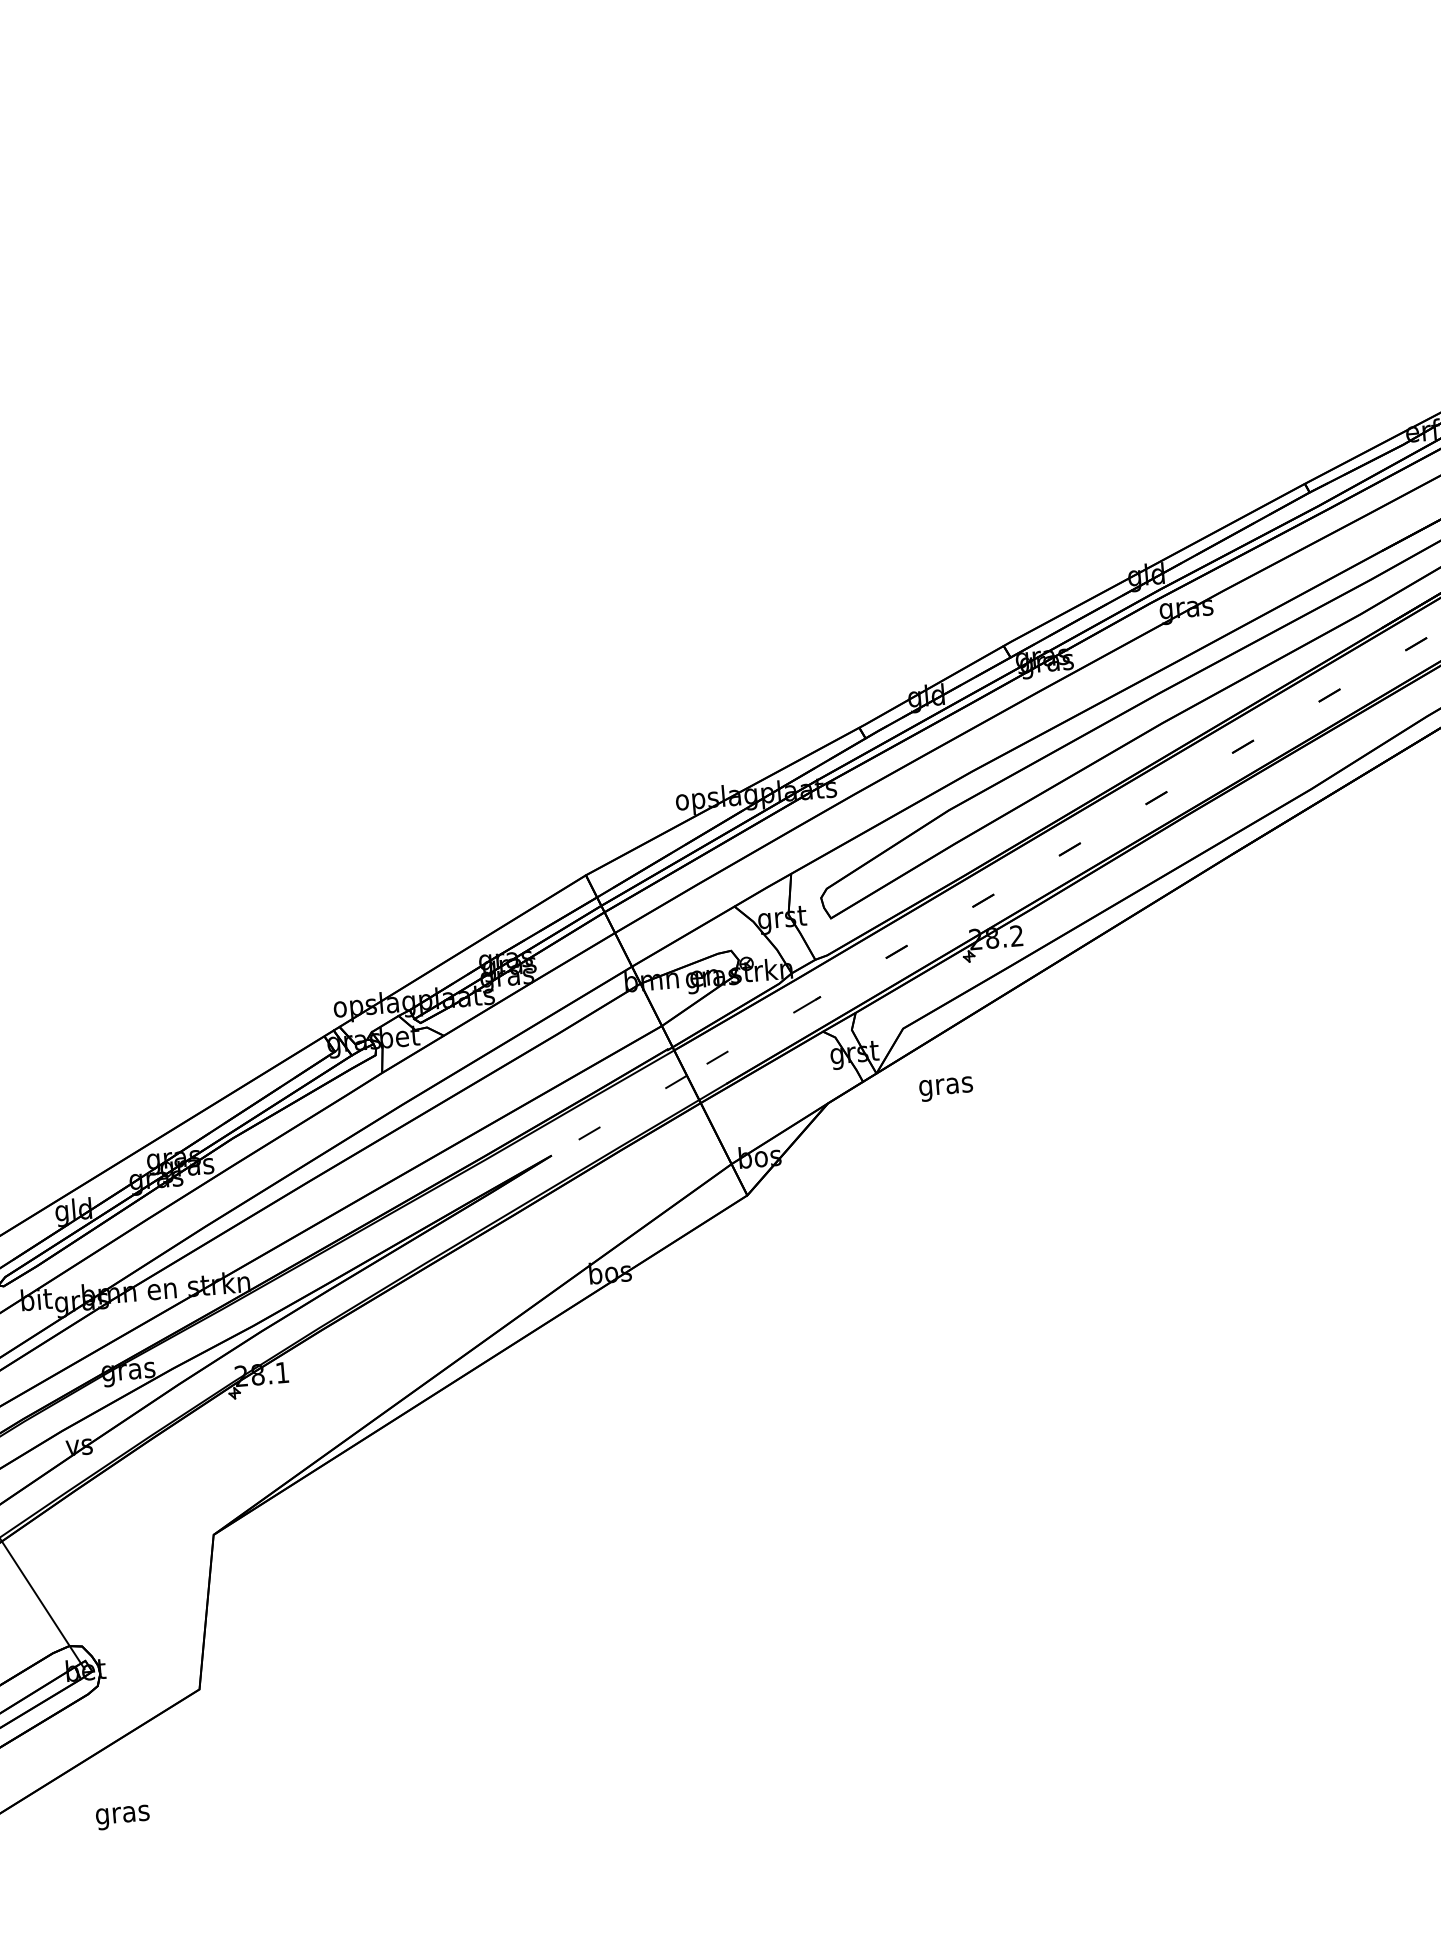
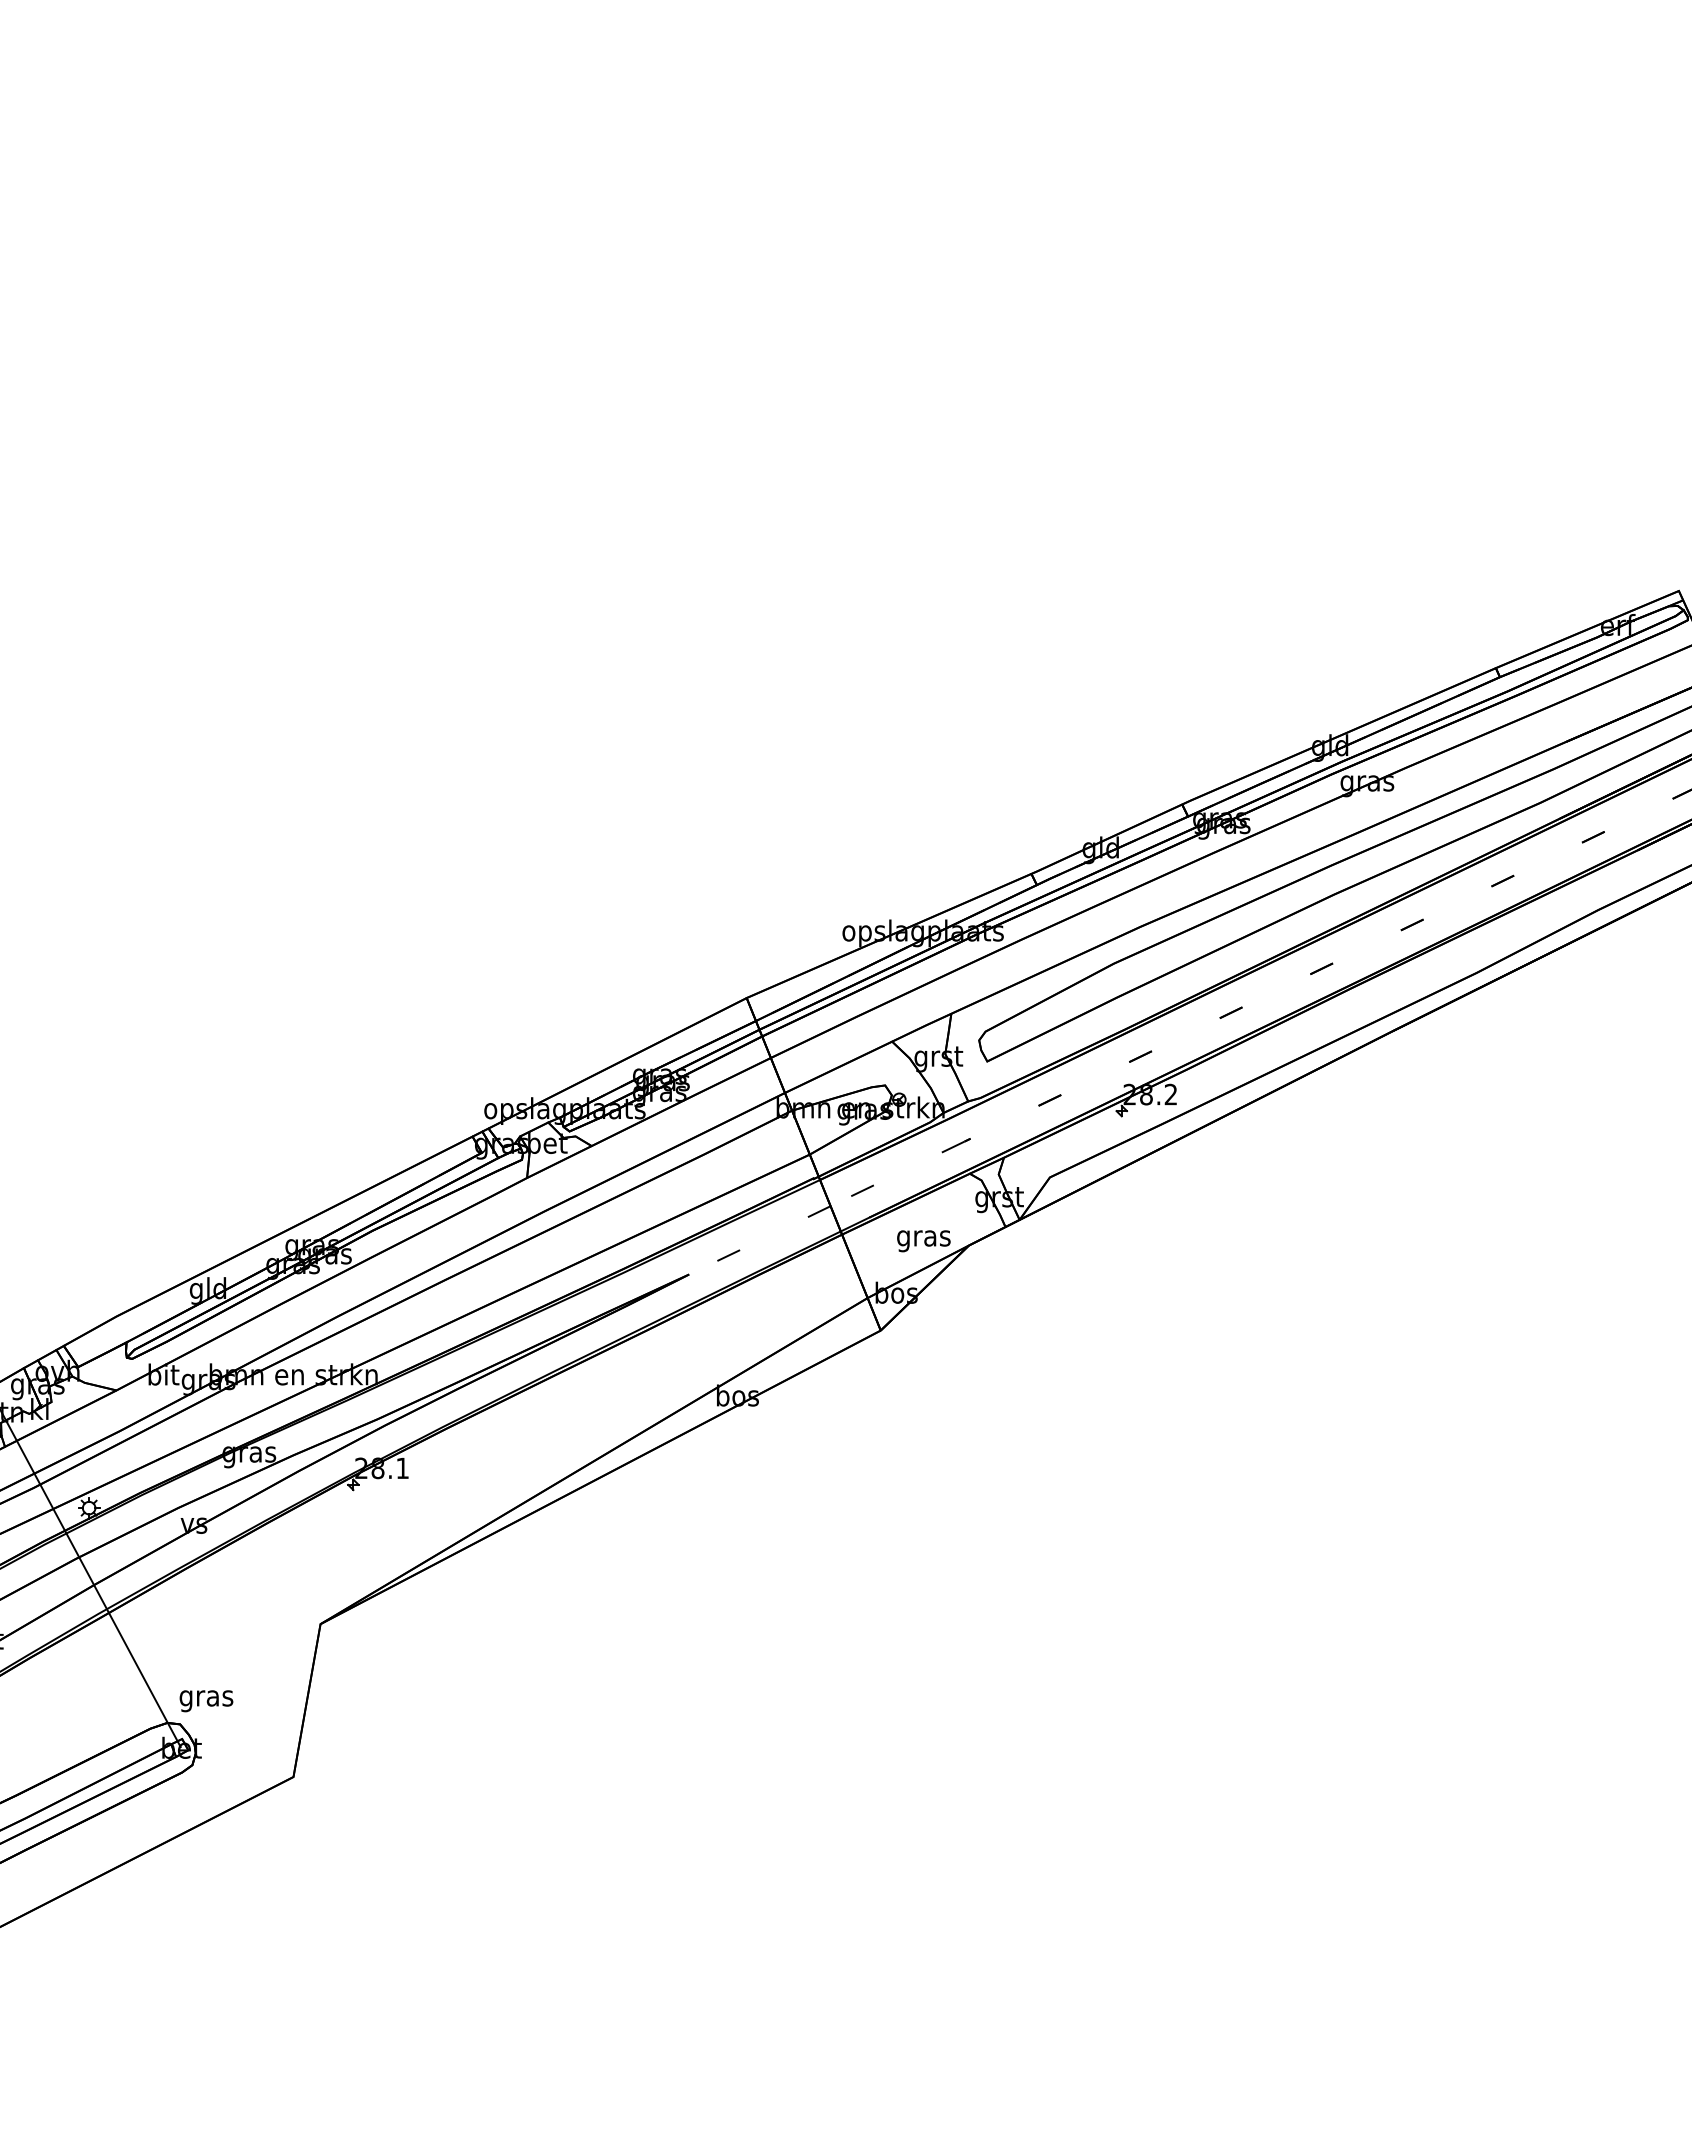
text: (945, 1089) -> (923, 1241), moved
text: (122, 1817) -> (206, 1701), moved

